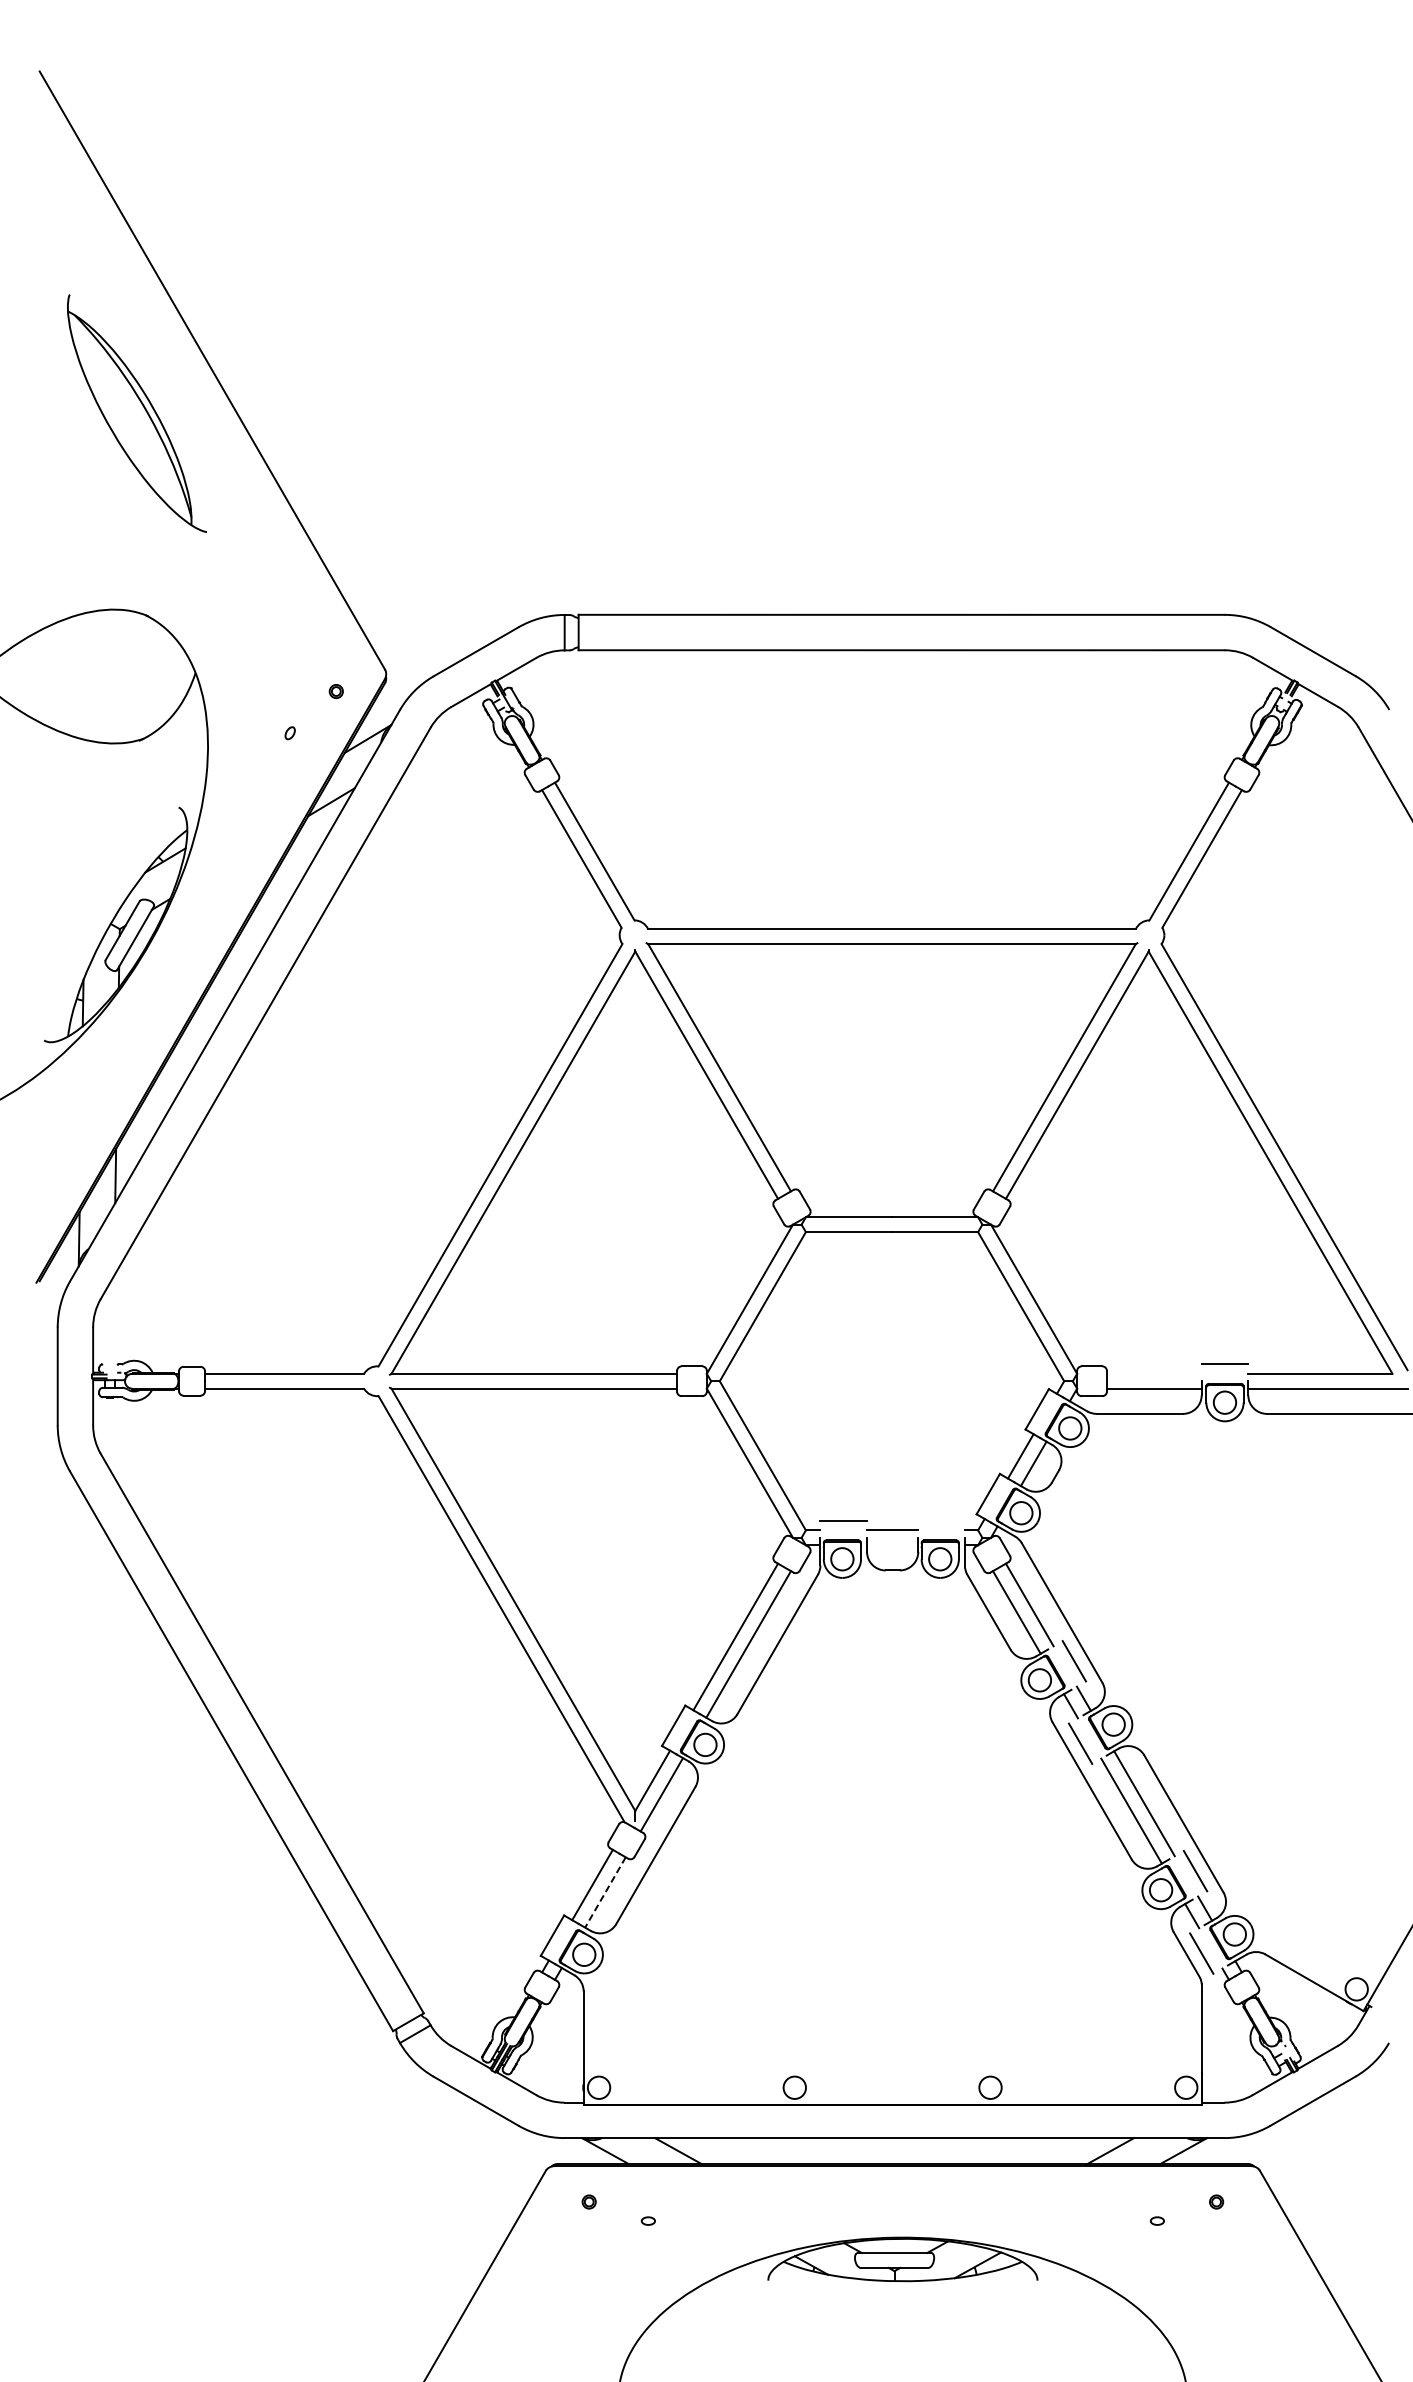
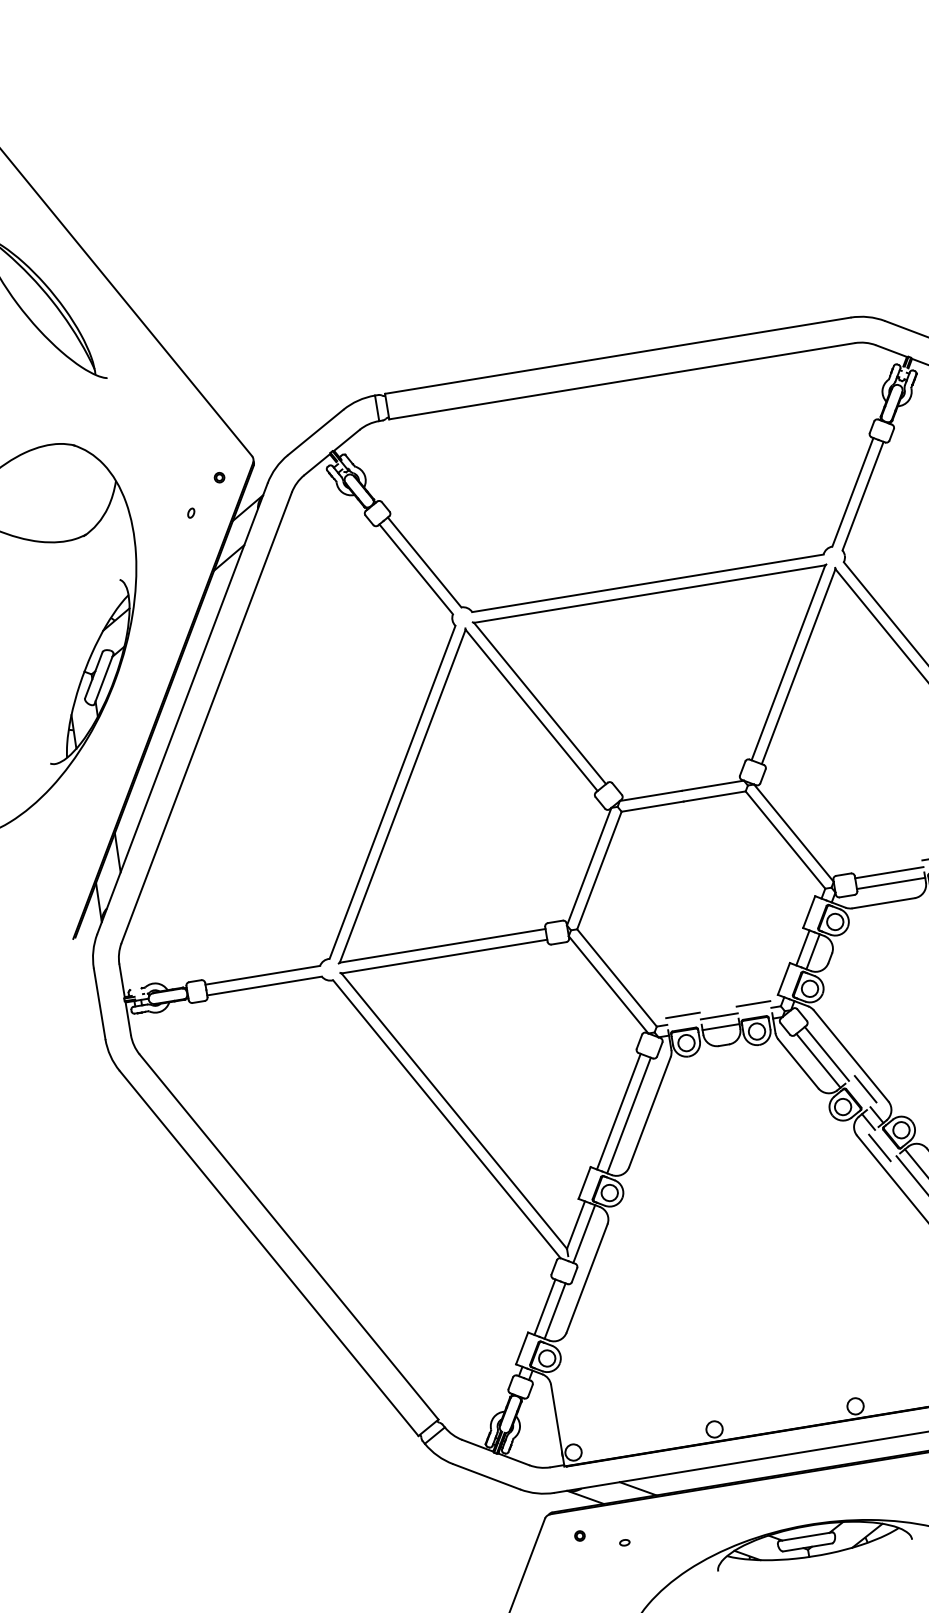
line: (1153, 1373) -> (888, 872), added
line: (941, 1521) -> (753, 1004), added
line: (892, 1545) -> (720, 1027), added
line: (605, 1892) -> (555, 1311), dashed -> solid

